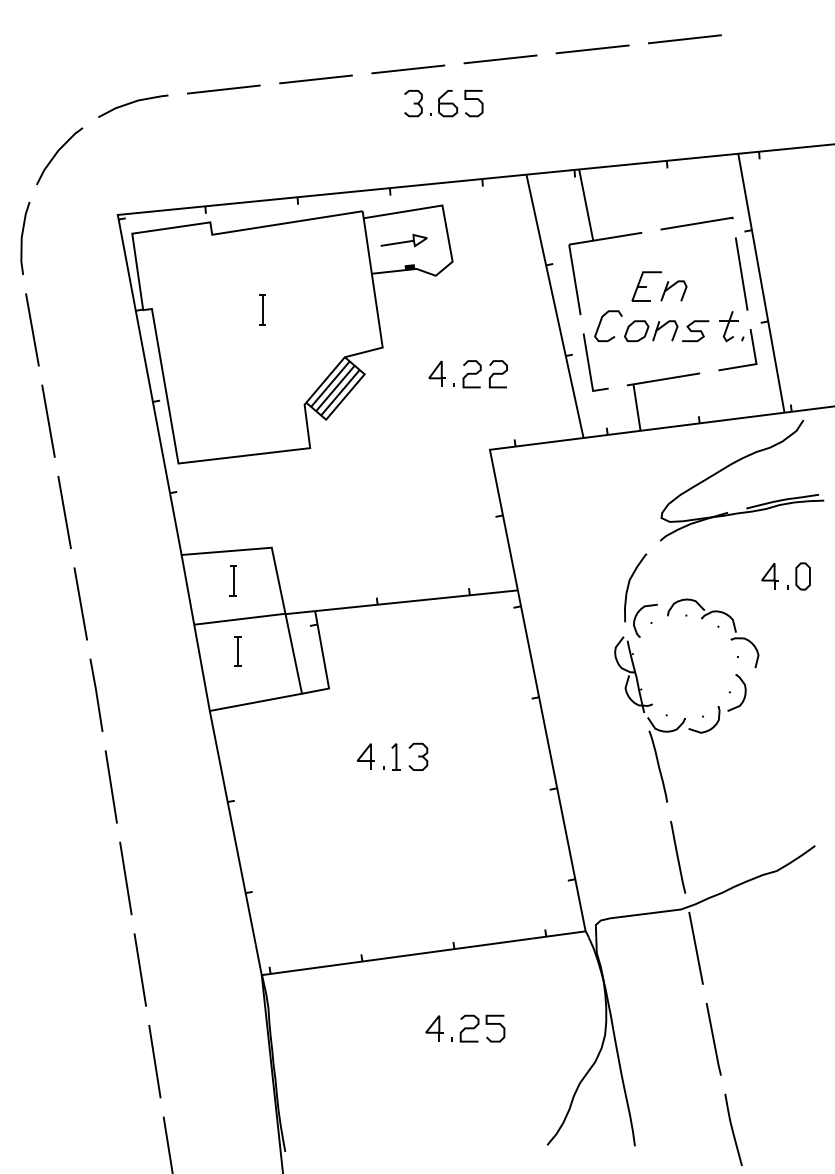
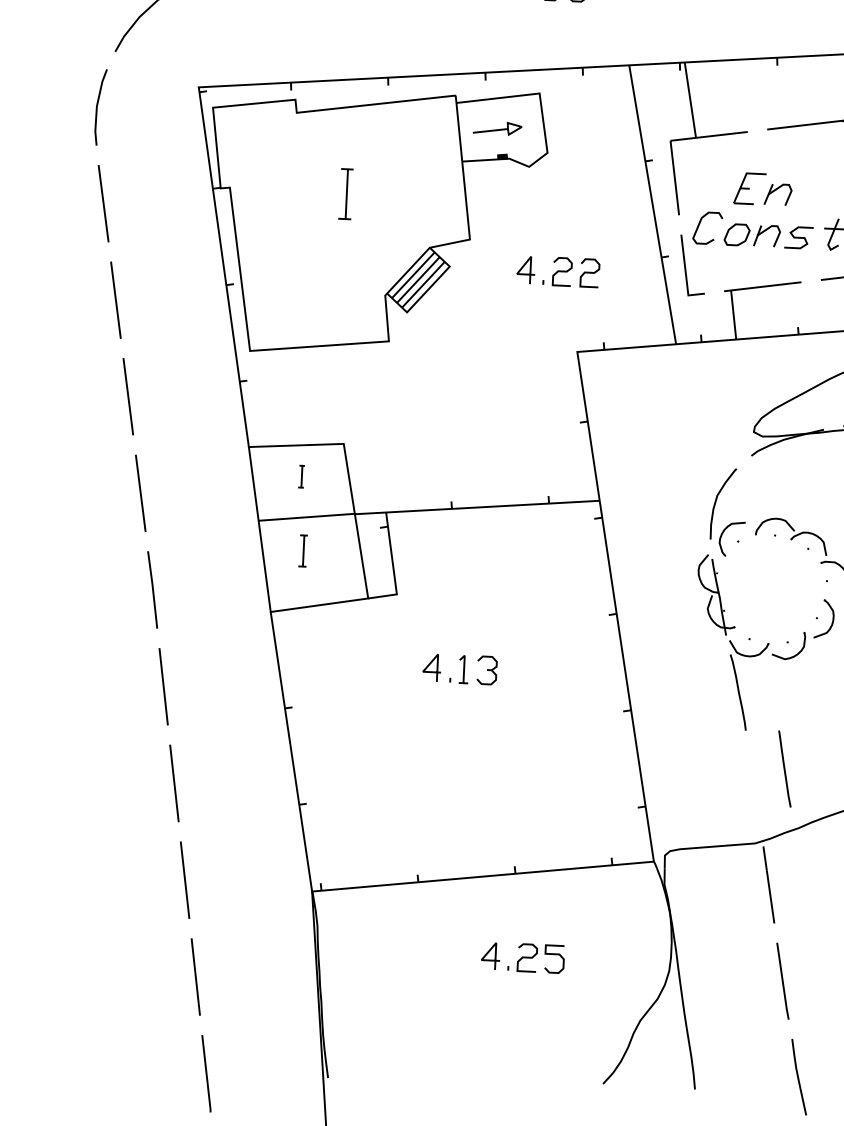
part: (262, 309) -> (345, 193), size x1.6
part: (232, 580) -> (300, 476), size x0.7
line: (678, 857) -> (785, 769), moved

